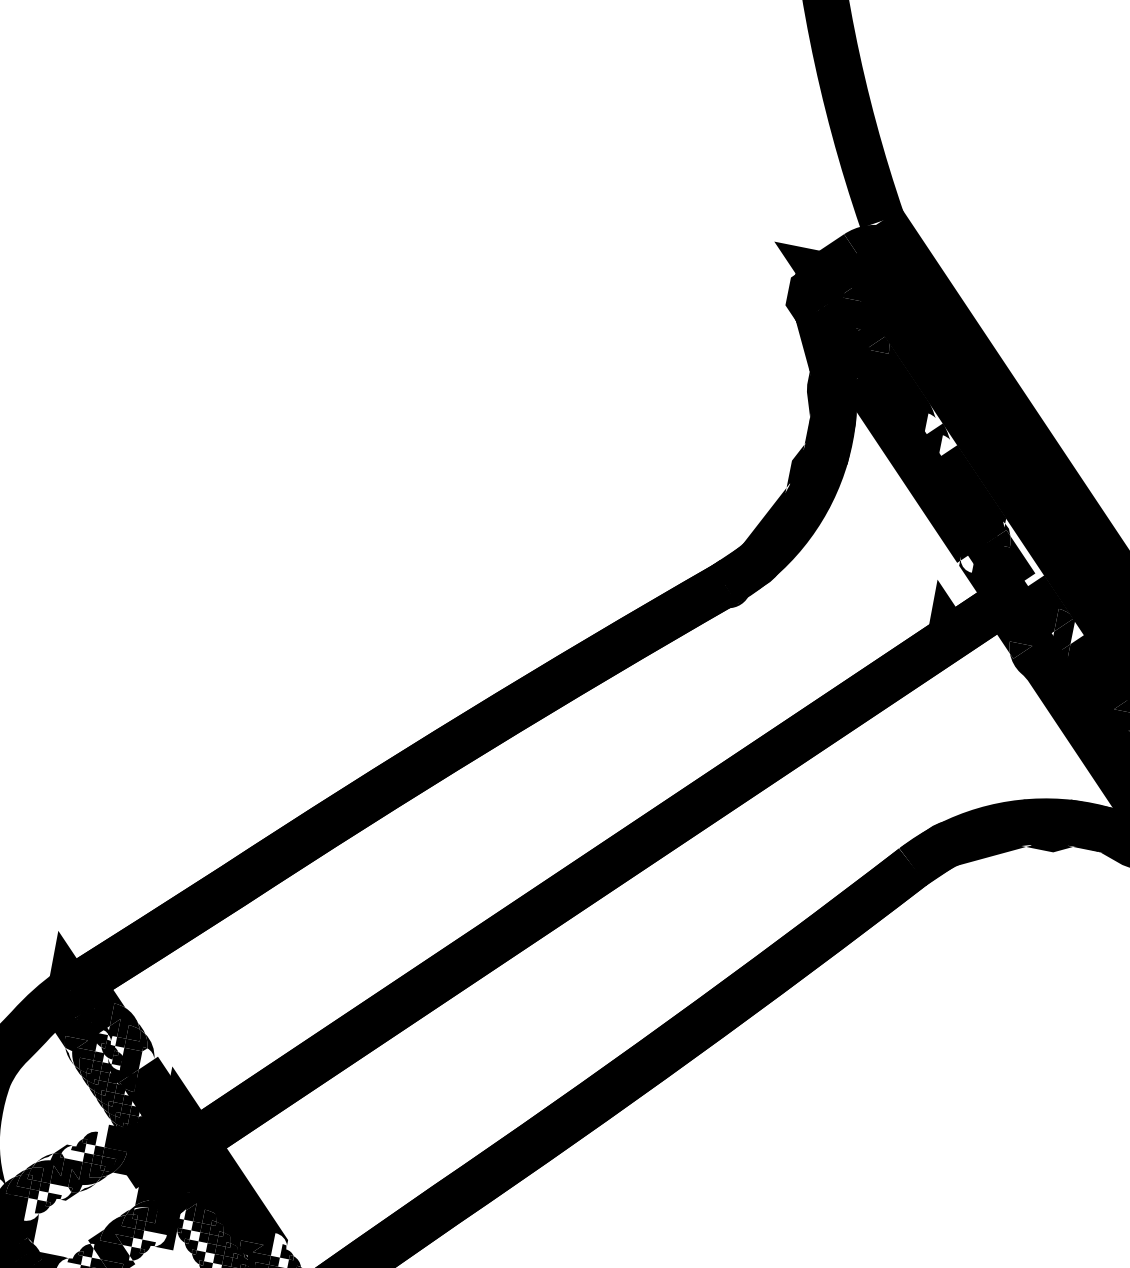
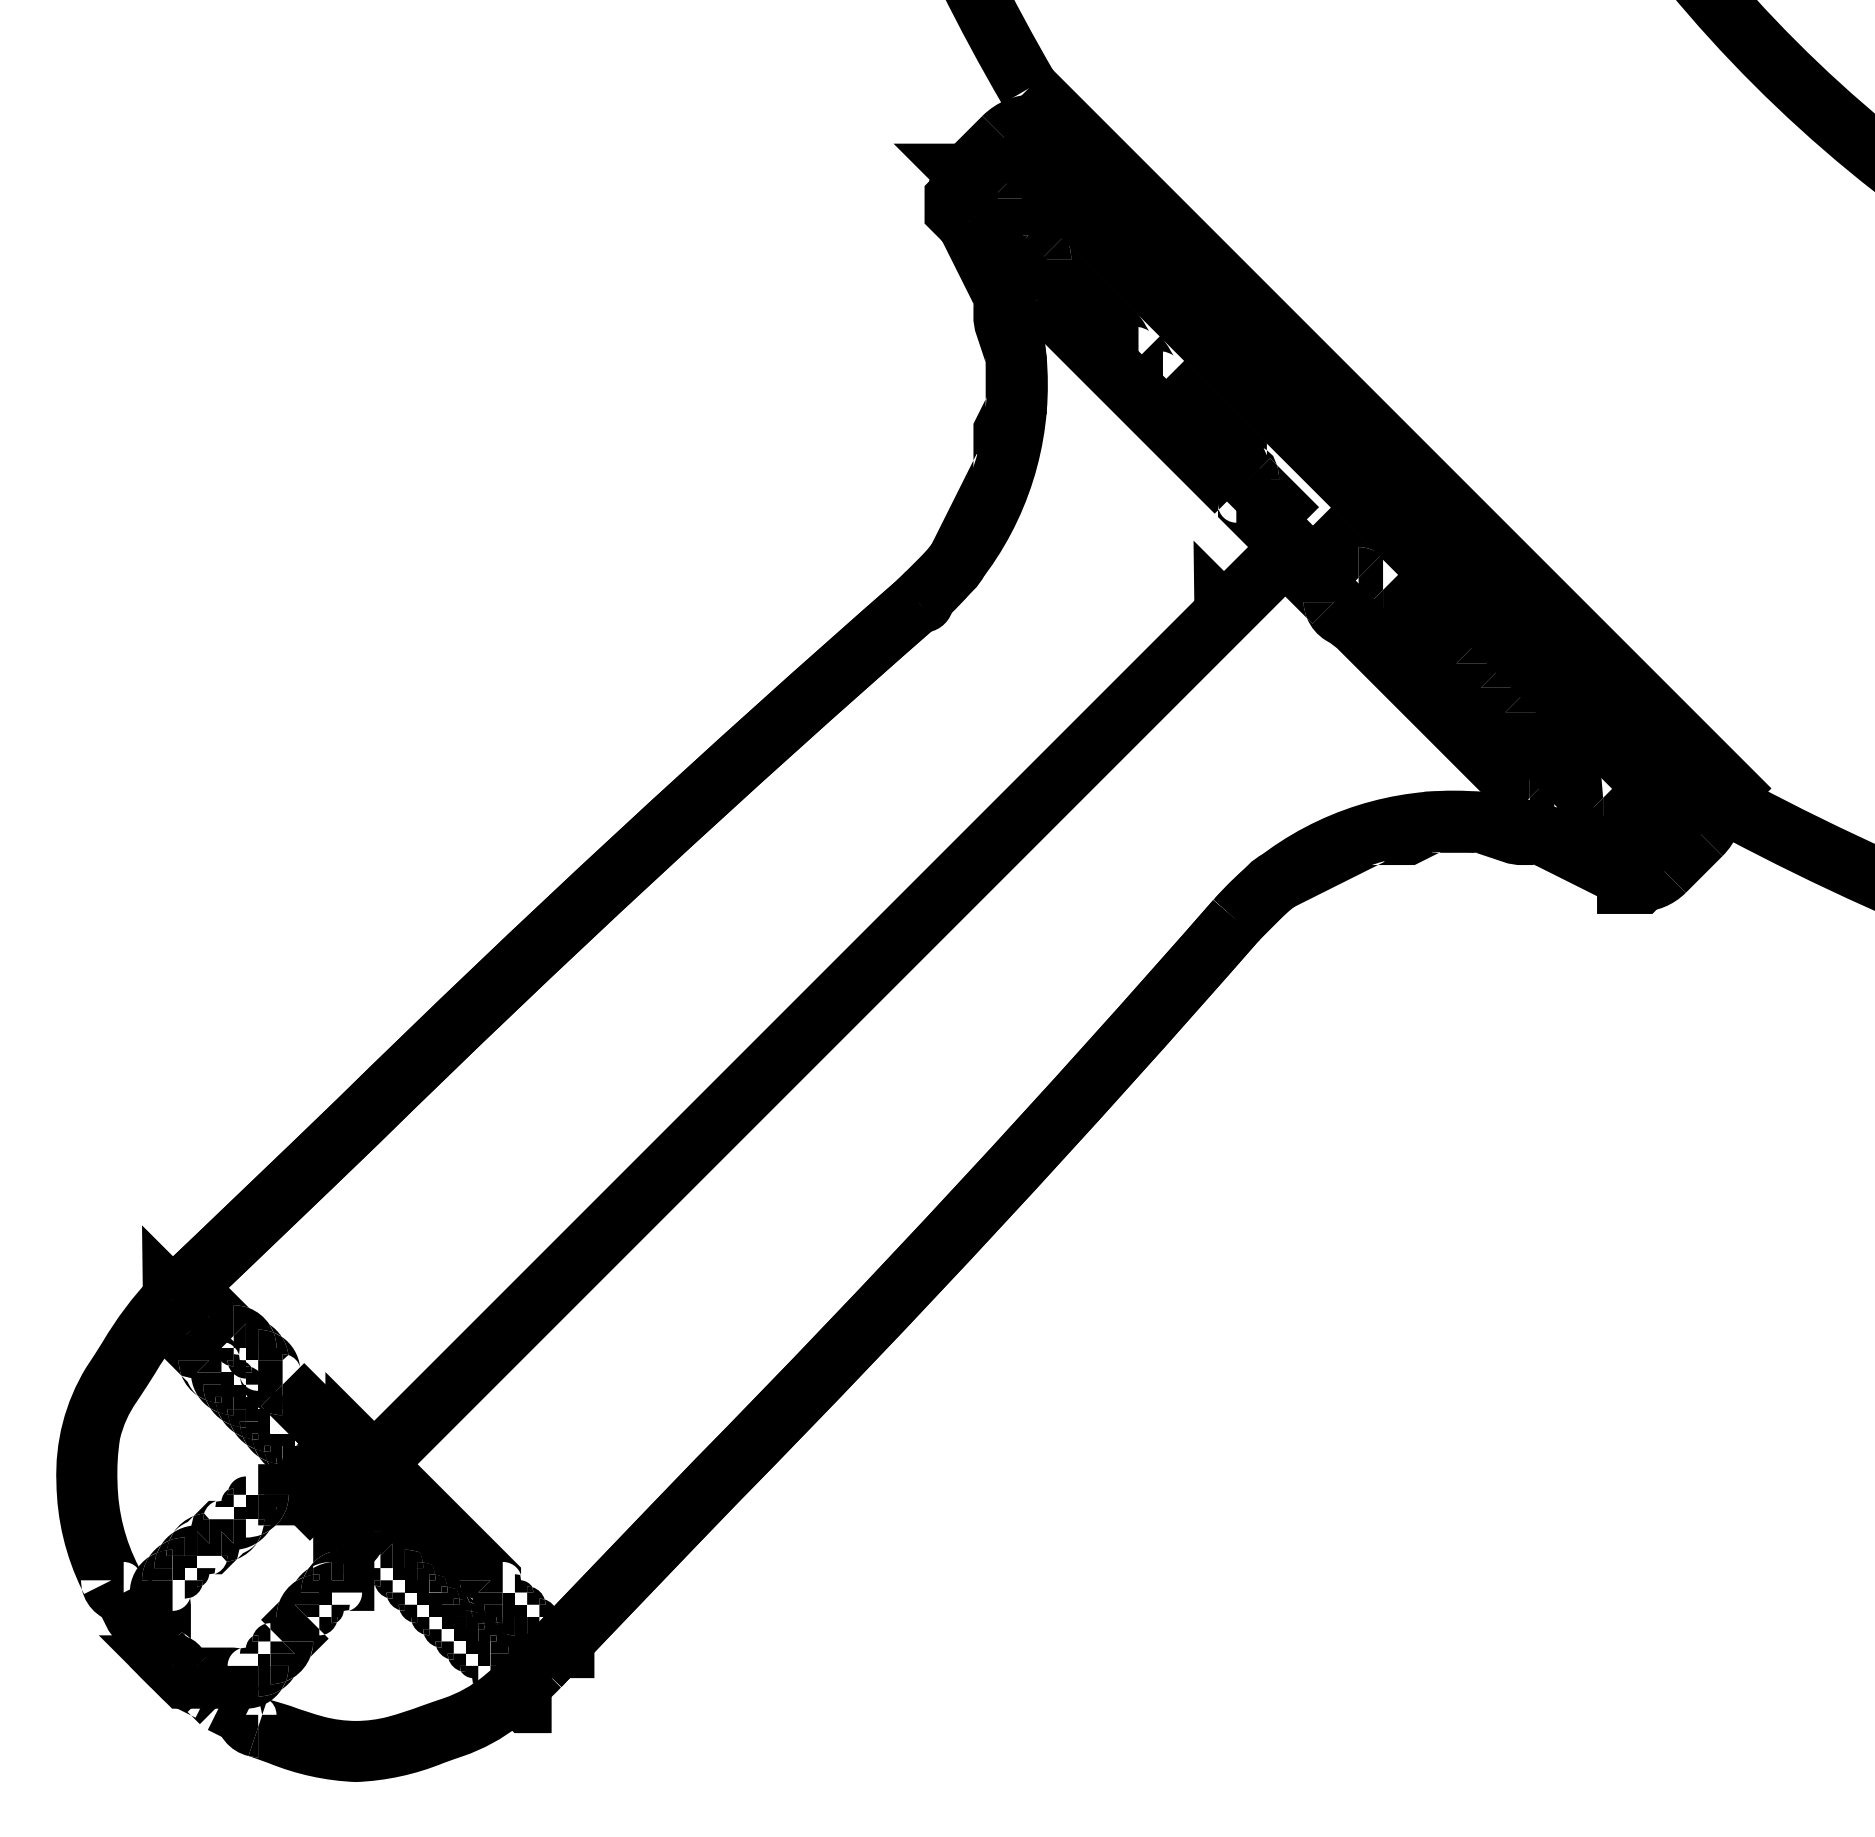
fill: (127, 1100) -> (276, 1427), removed
fill: (96, 1171) -> (254, 1528), removed

